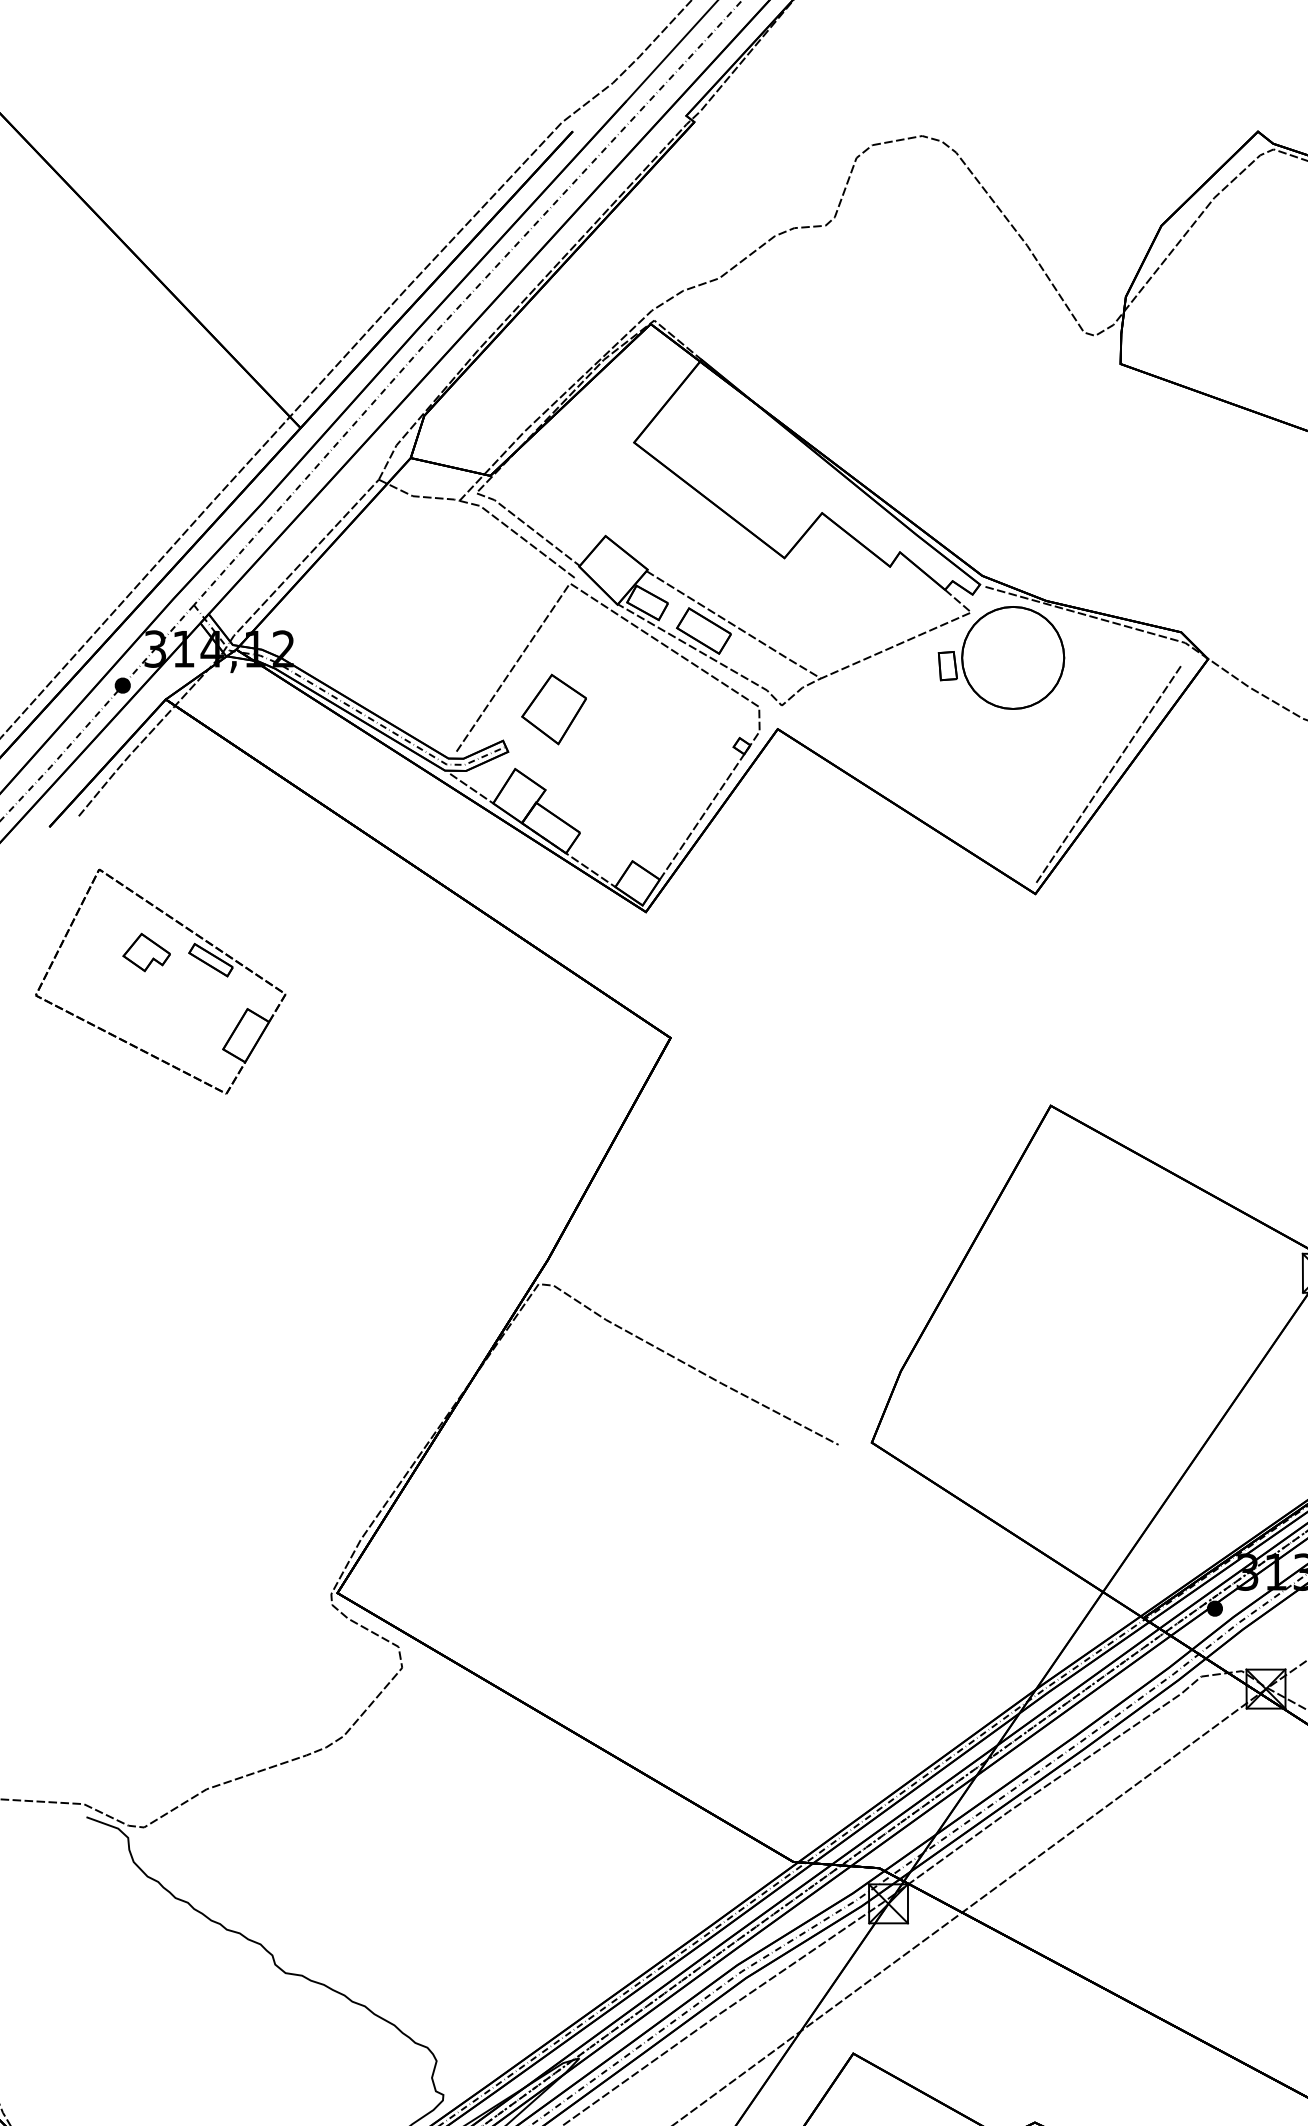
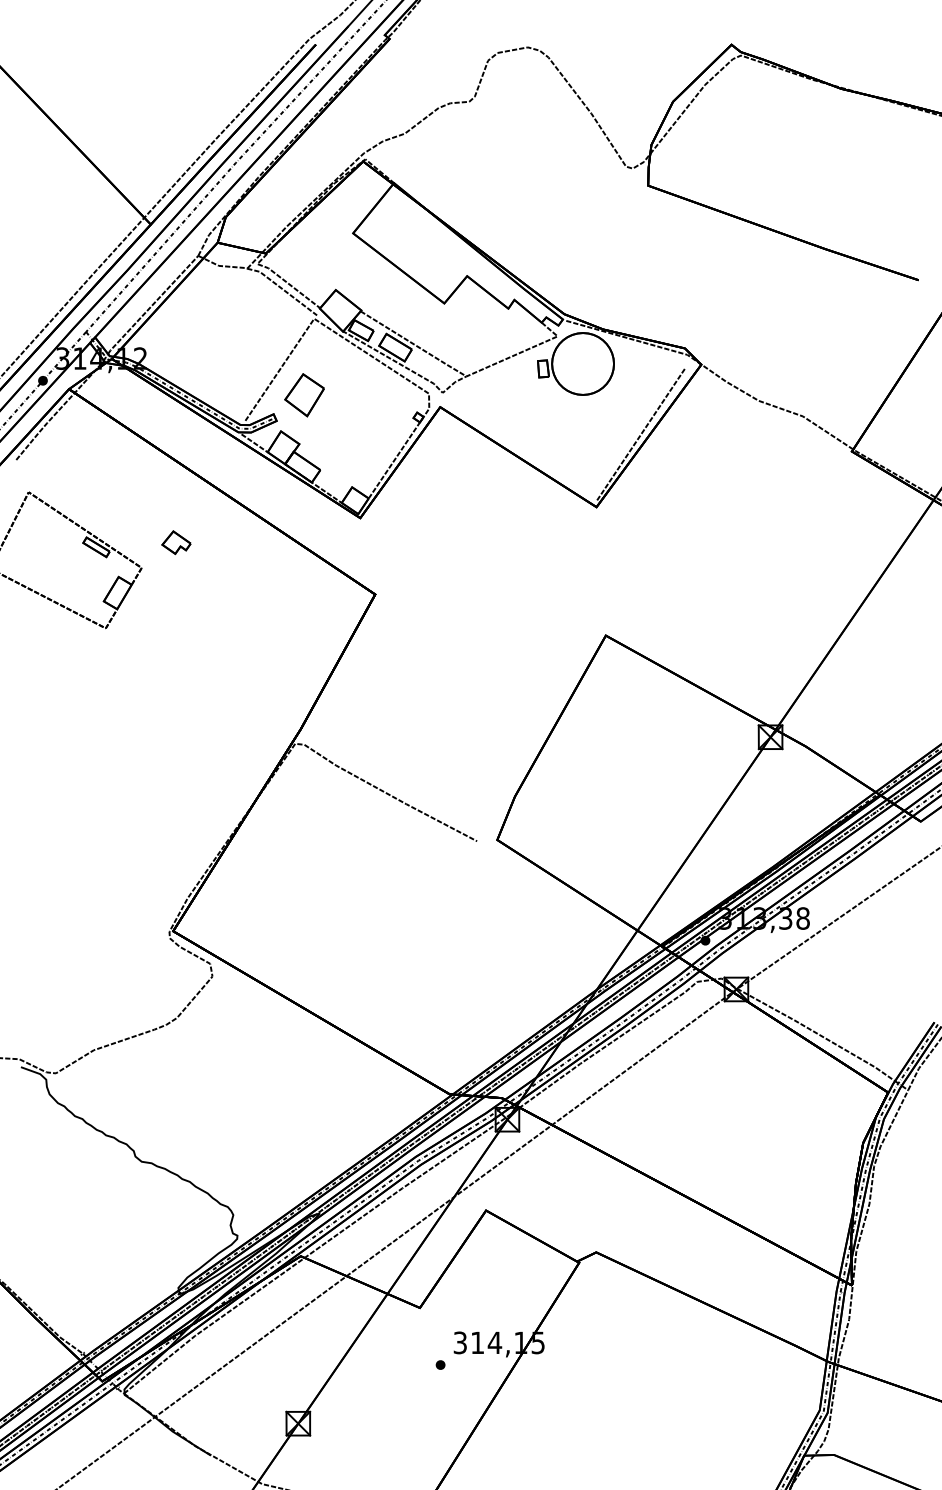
part: (146, 952) -> (176, 542), moved

